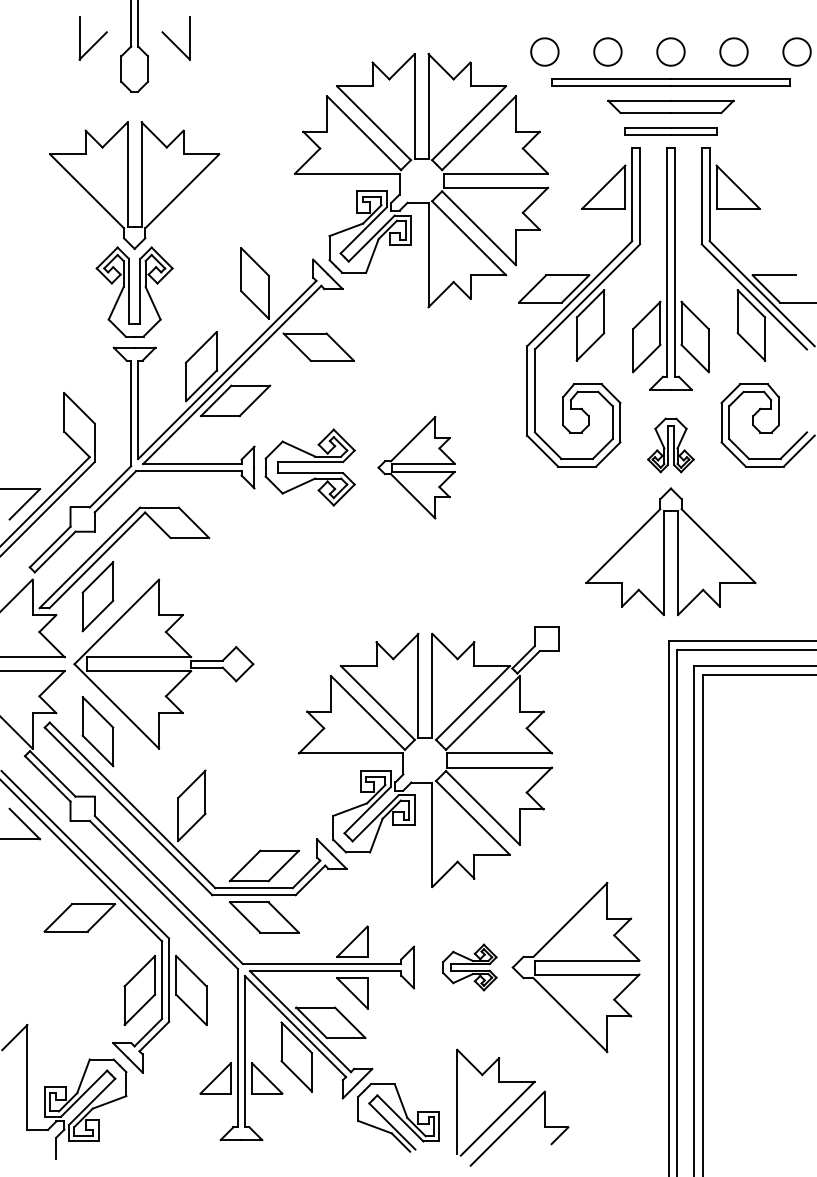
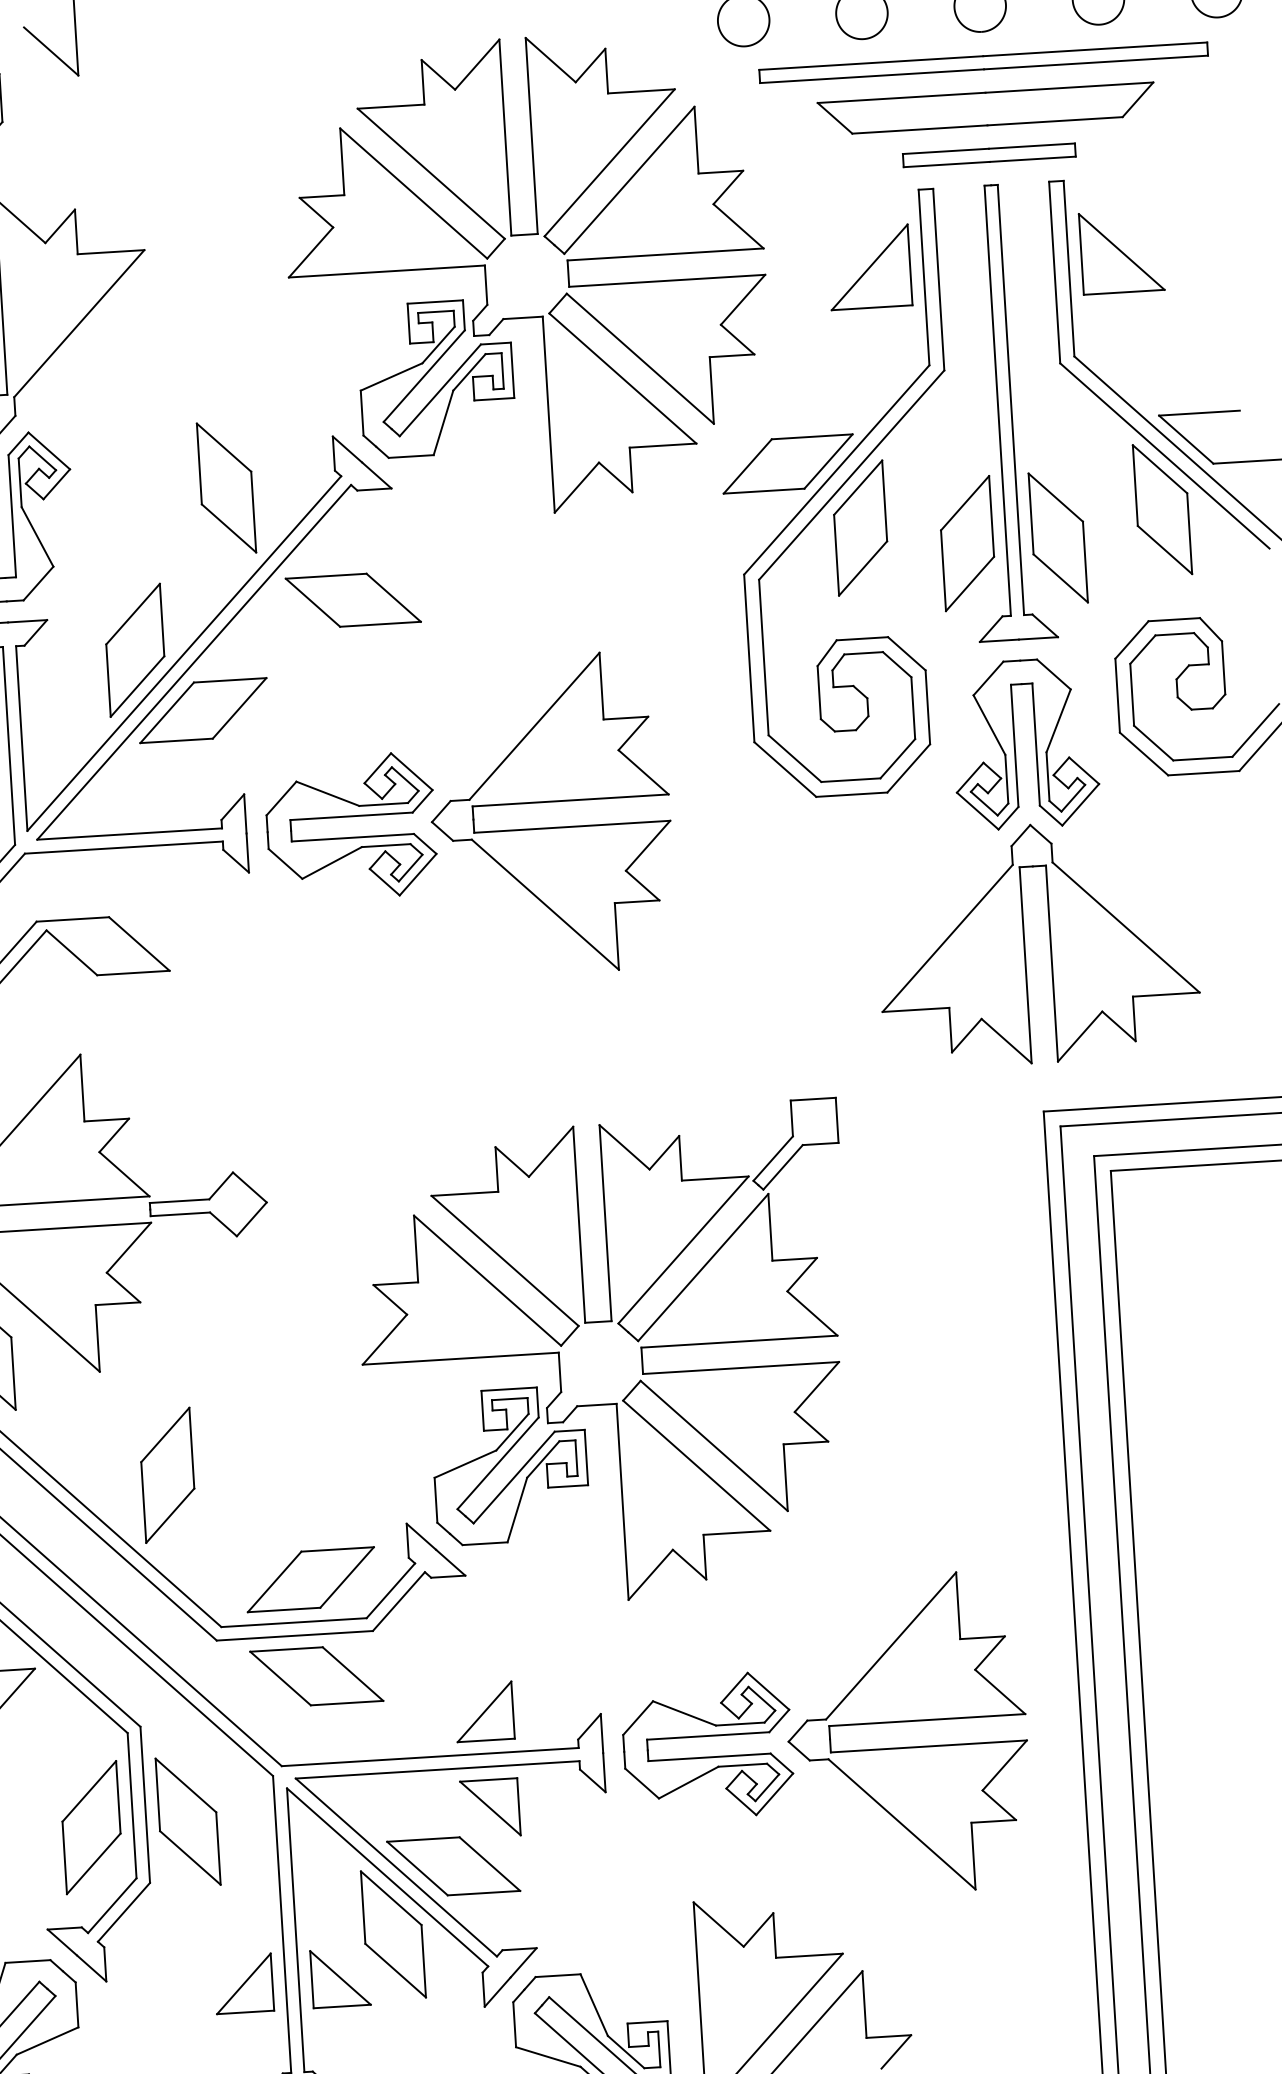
part: (670, 106) -> (985, 108), size x1.43
part: (670, 445) -> (1024, 744), size x1.67
part: (416, 467) -> (550, 814), size x1.67
part: (469, 967) -> (707, 1746), size x1.67

